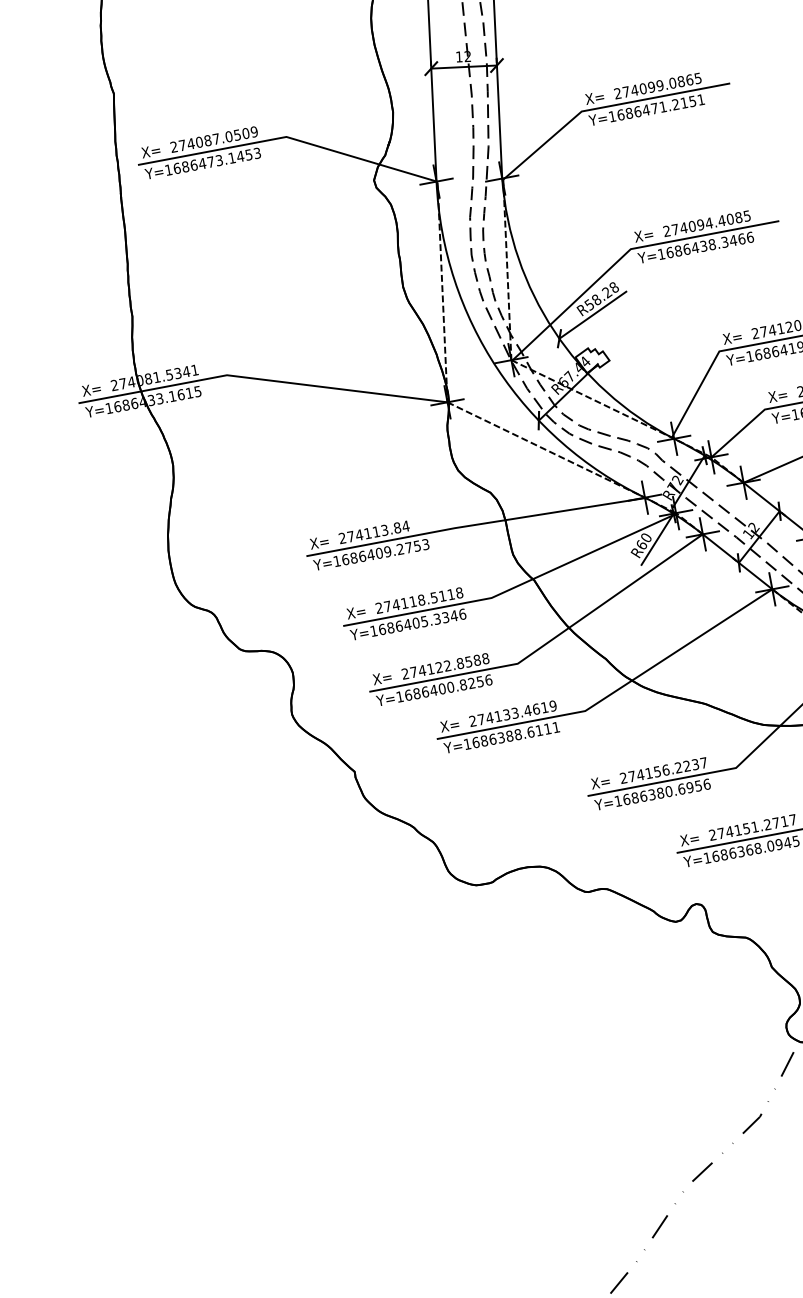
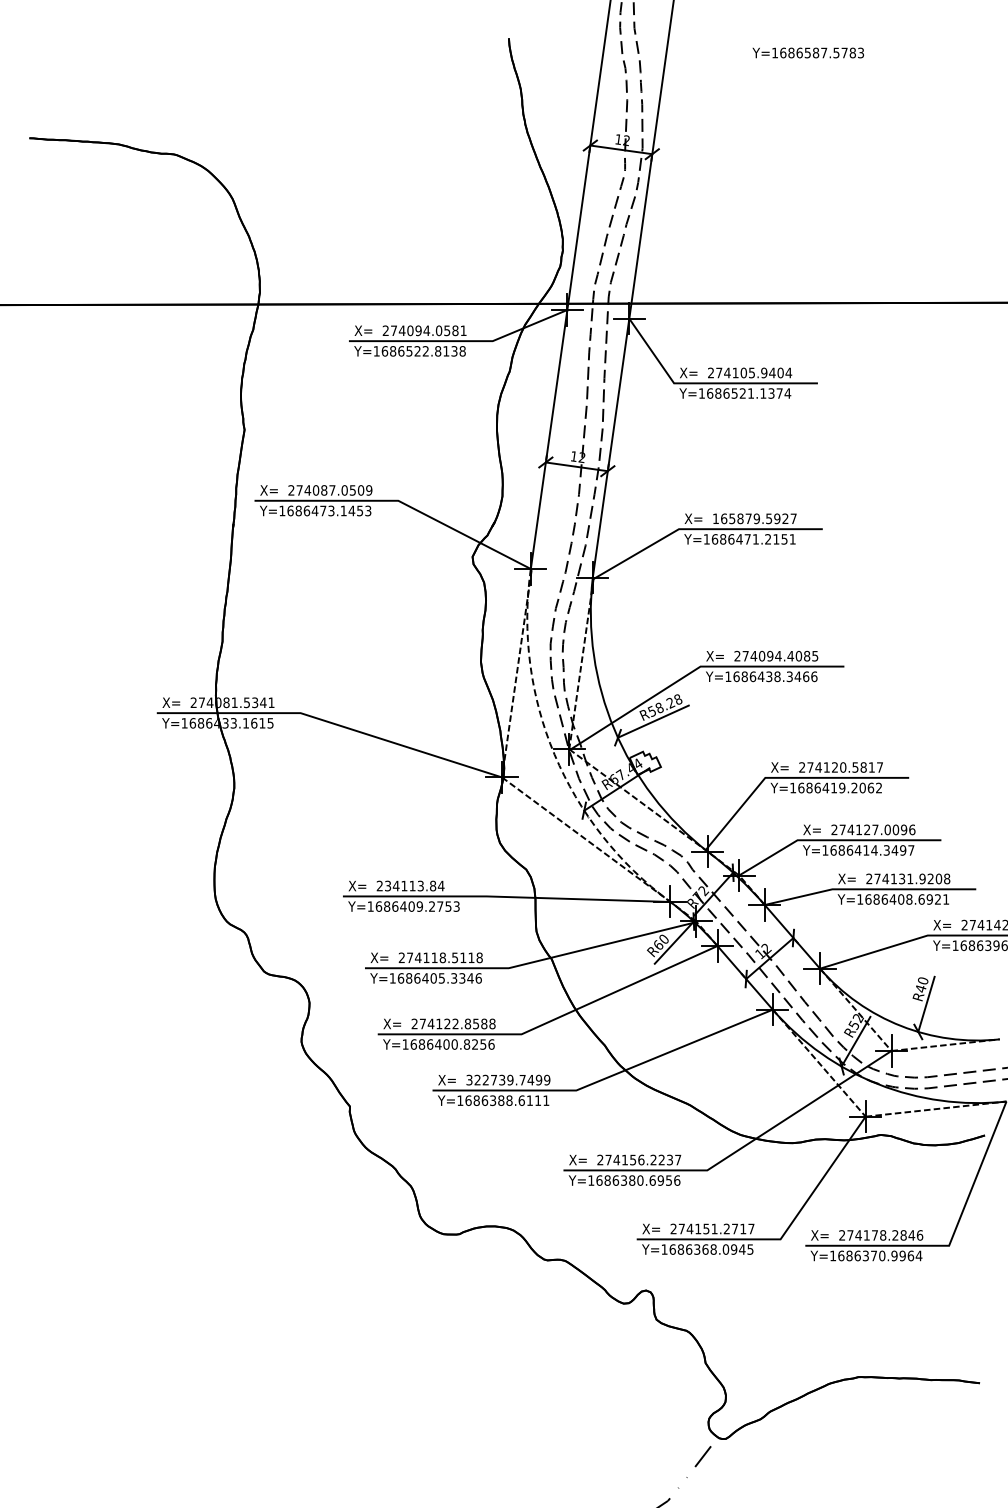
text: (657, 85) -> (754, 518), 274099.0865 -> 165879.5927
arc: (497, 368) -> (554, 754), solid -> dashed
text: (351, 536) -> (388, 885), 274113.84 -> 234113.84
text: (508, 713) -> (504, 1079), 274133.4619 -> 322739.7499

